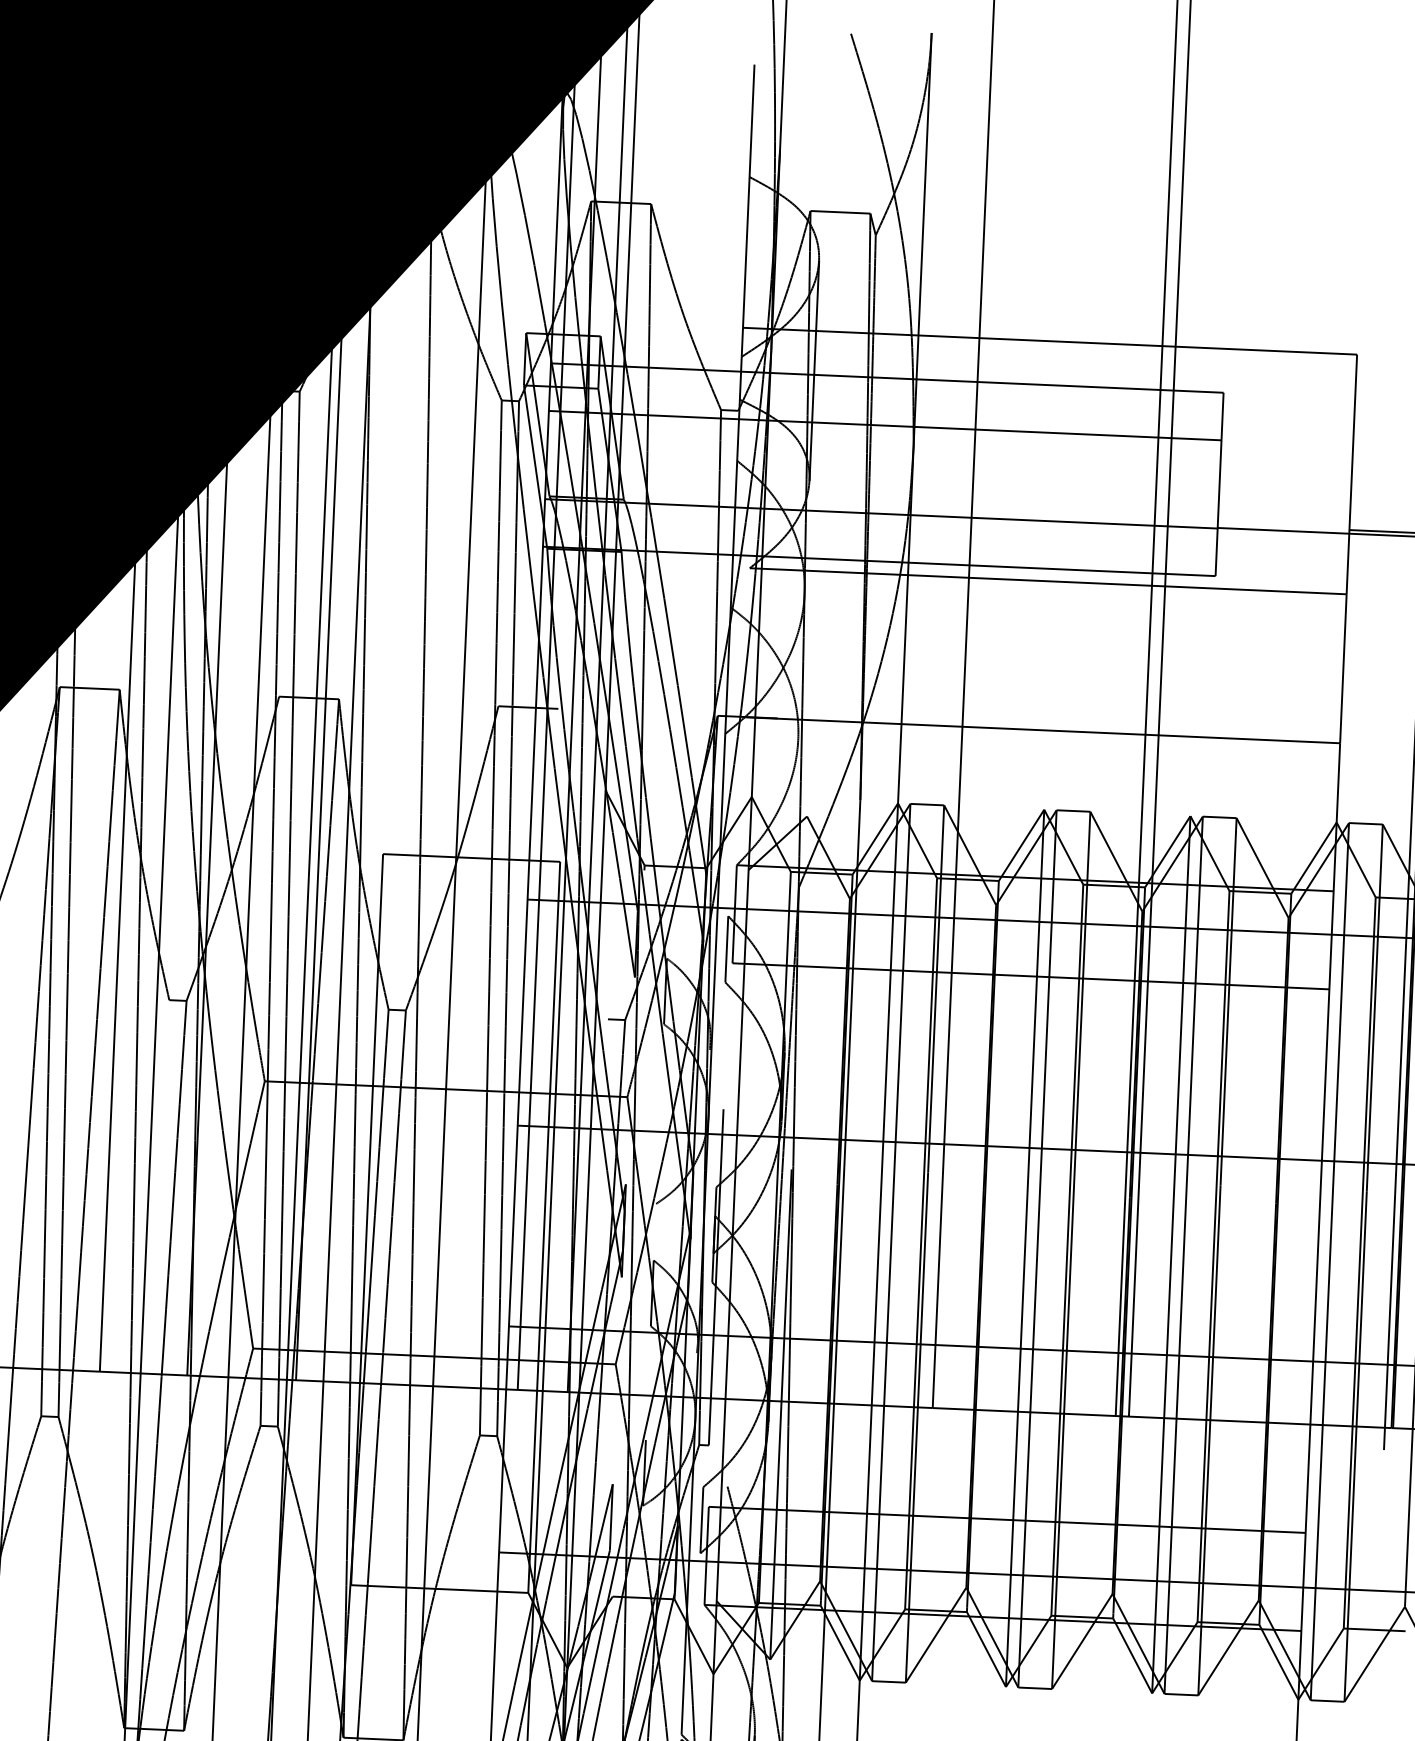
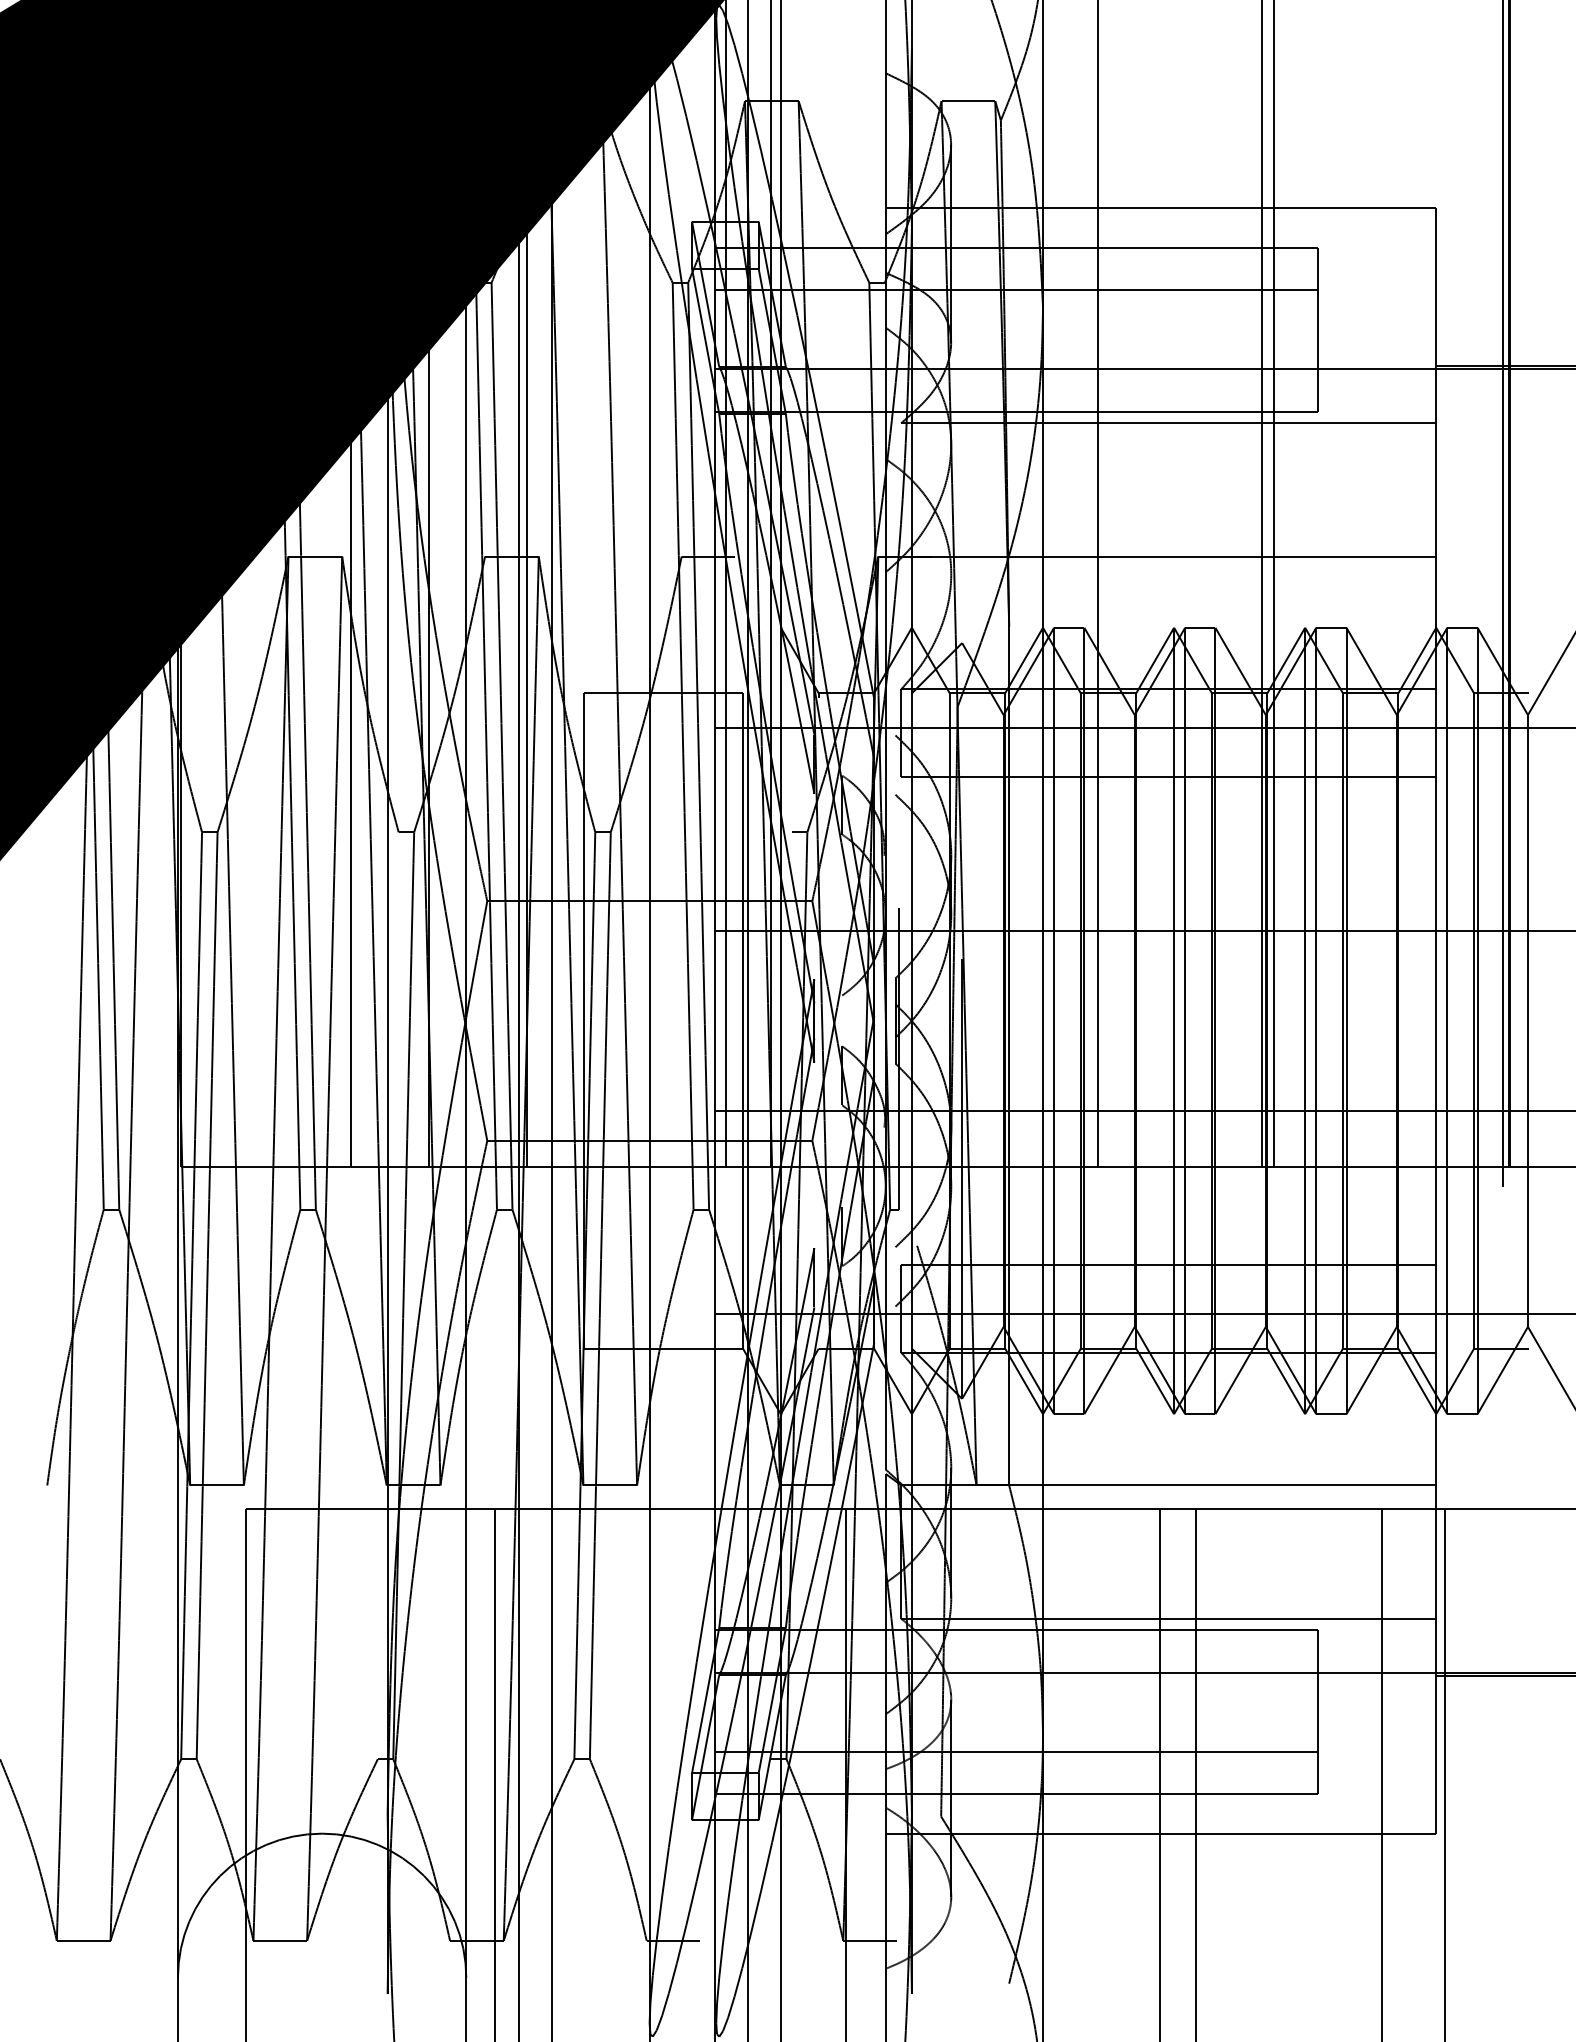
line: (726, 948) -> (895, 764), removed
line: (701, 1519) -> (895, 1276), removed

